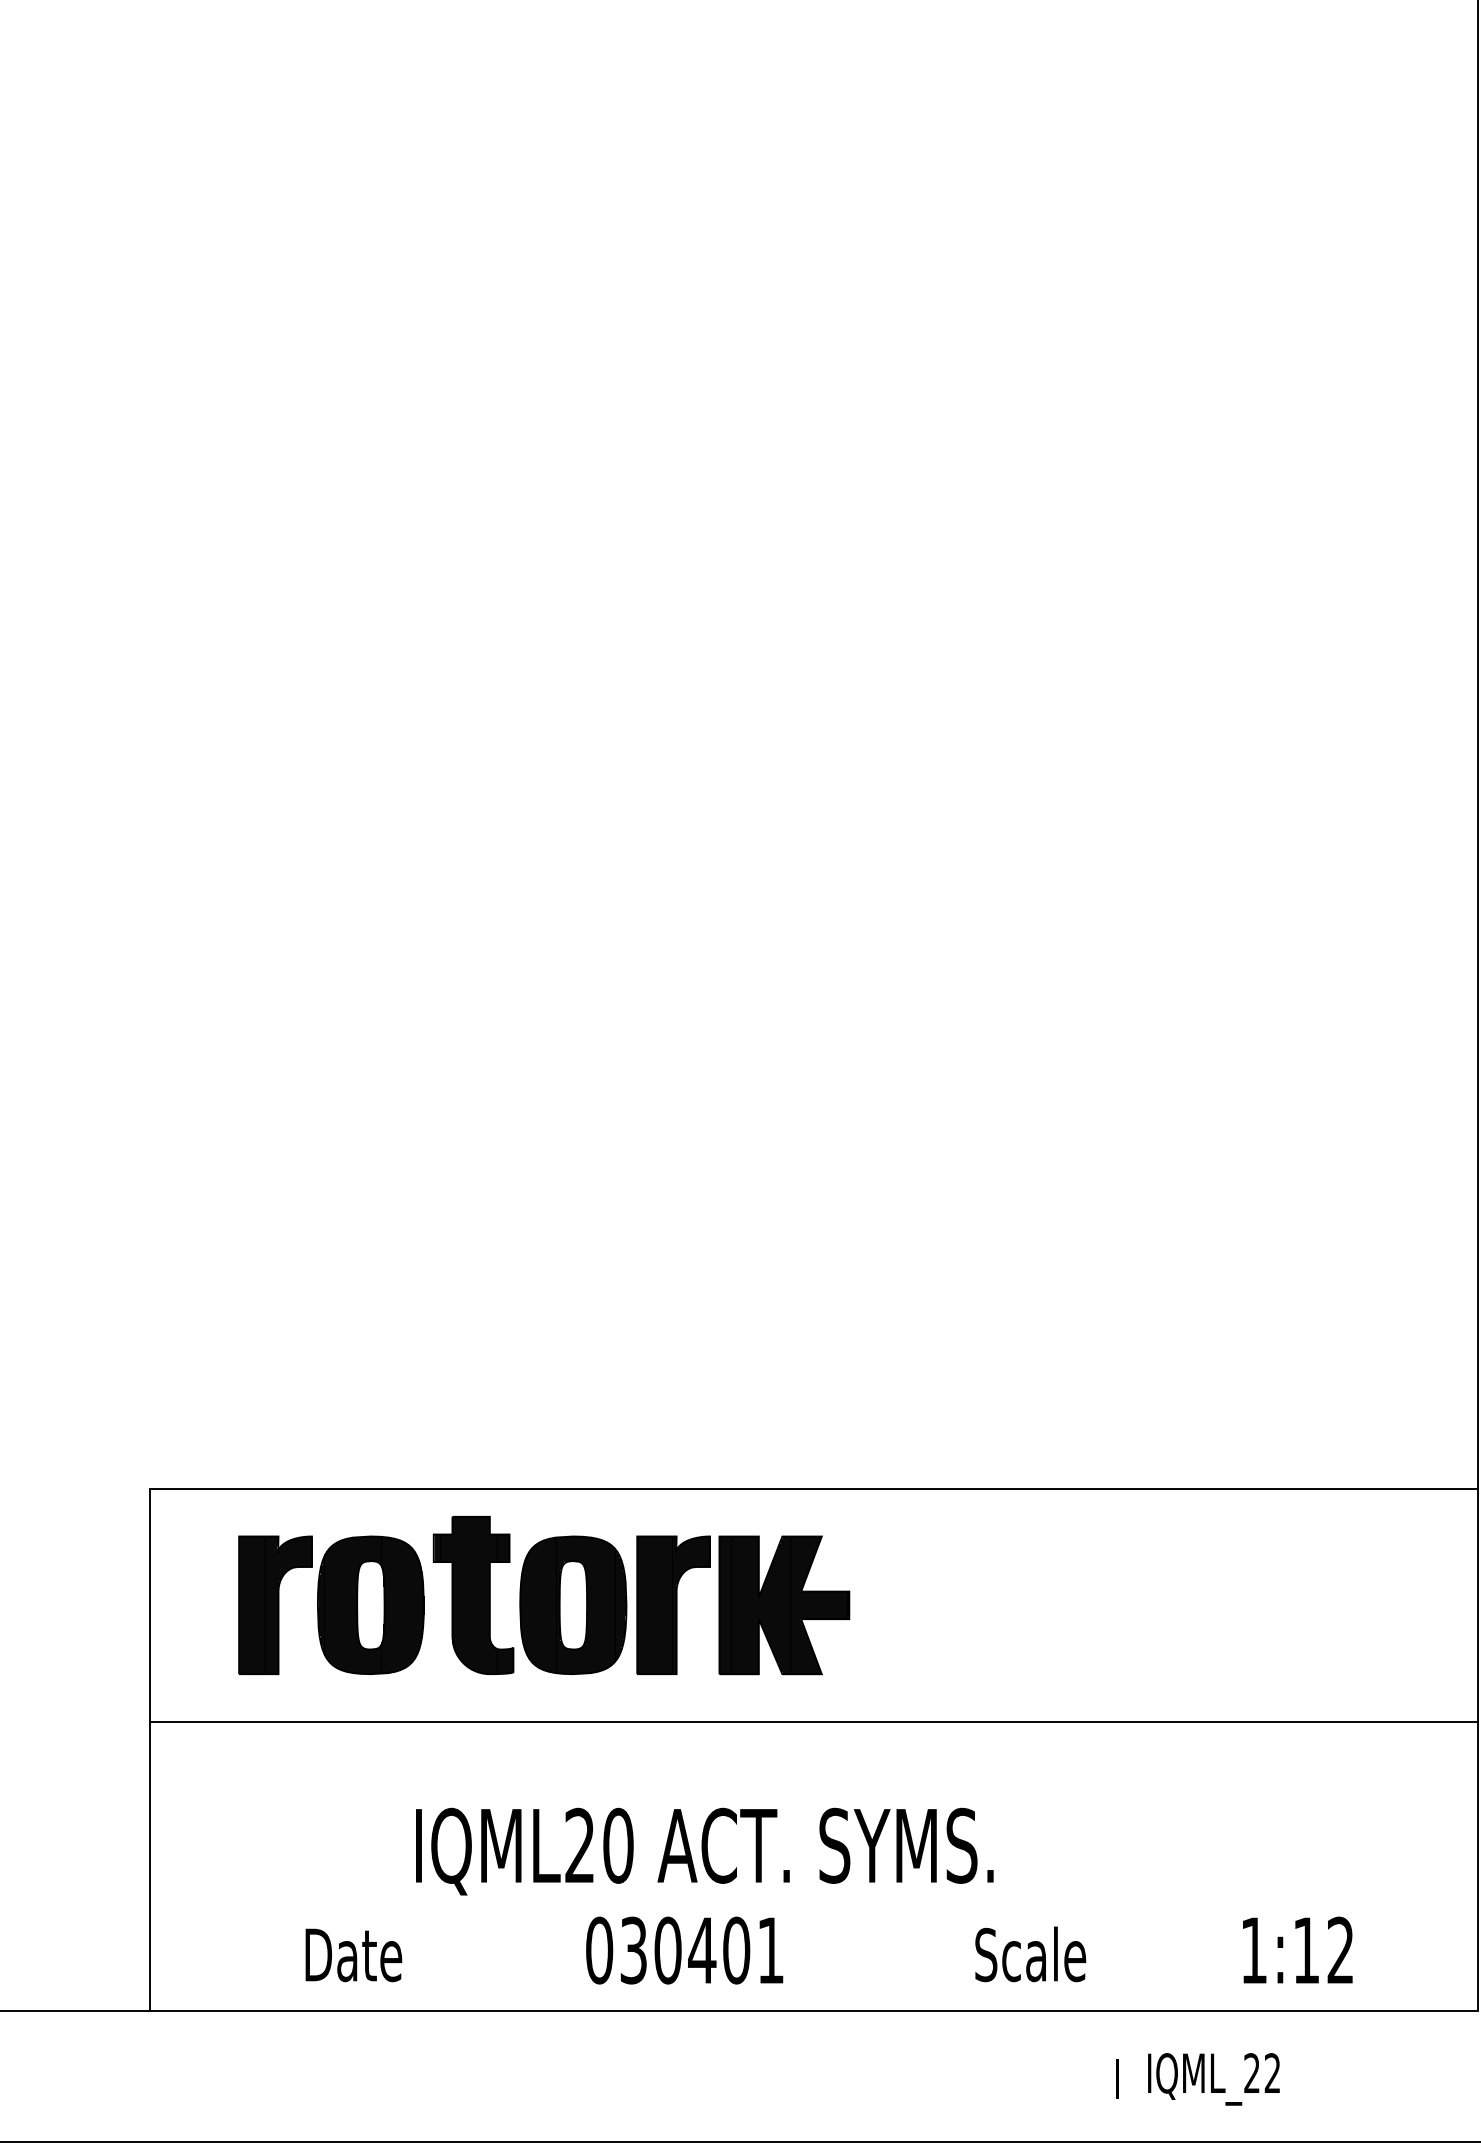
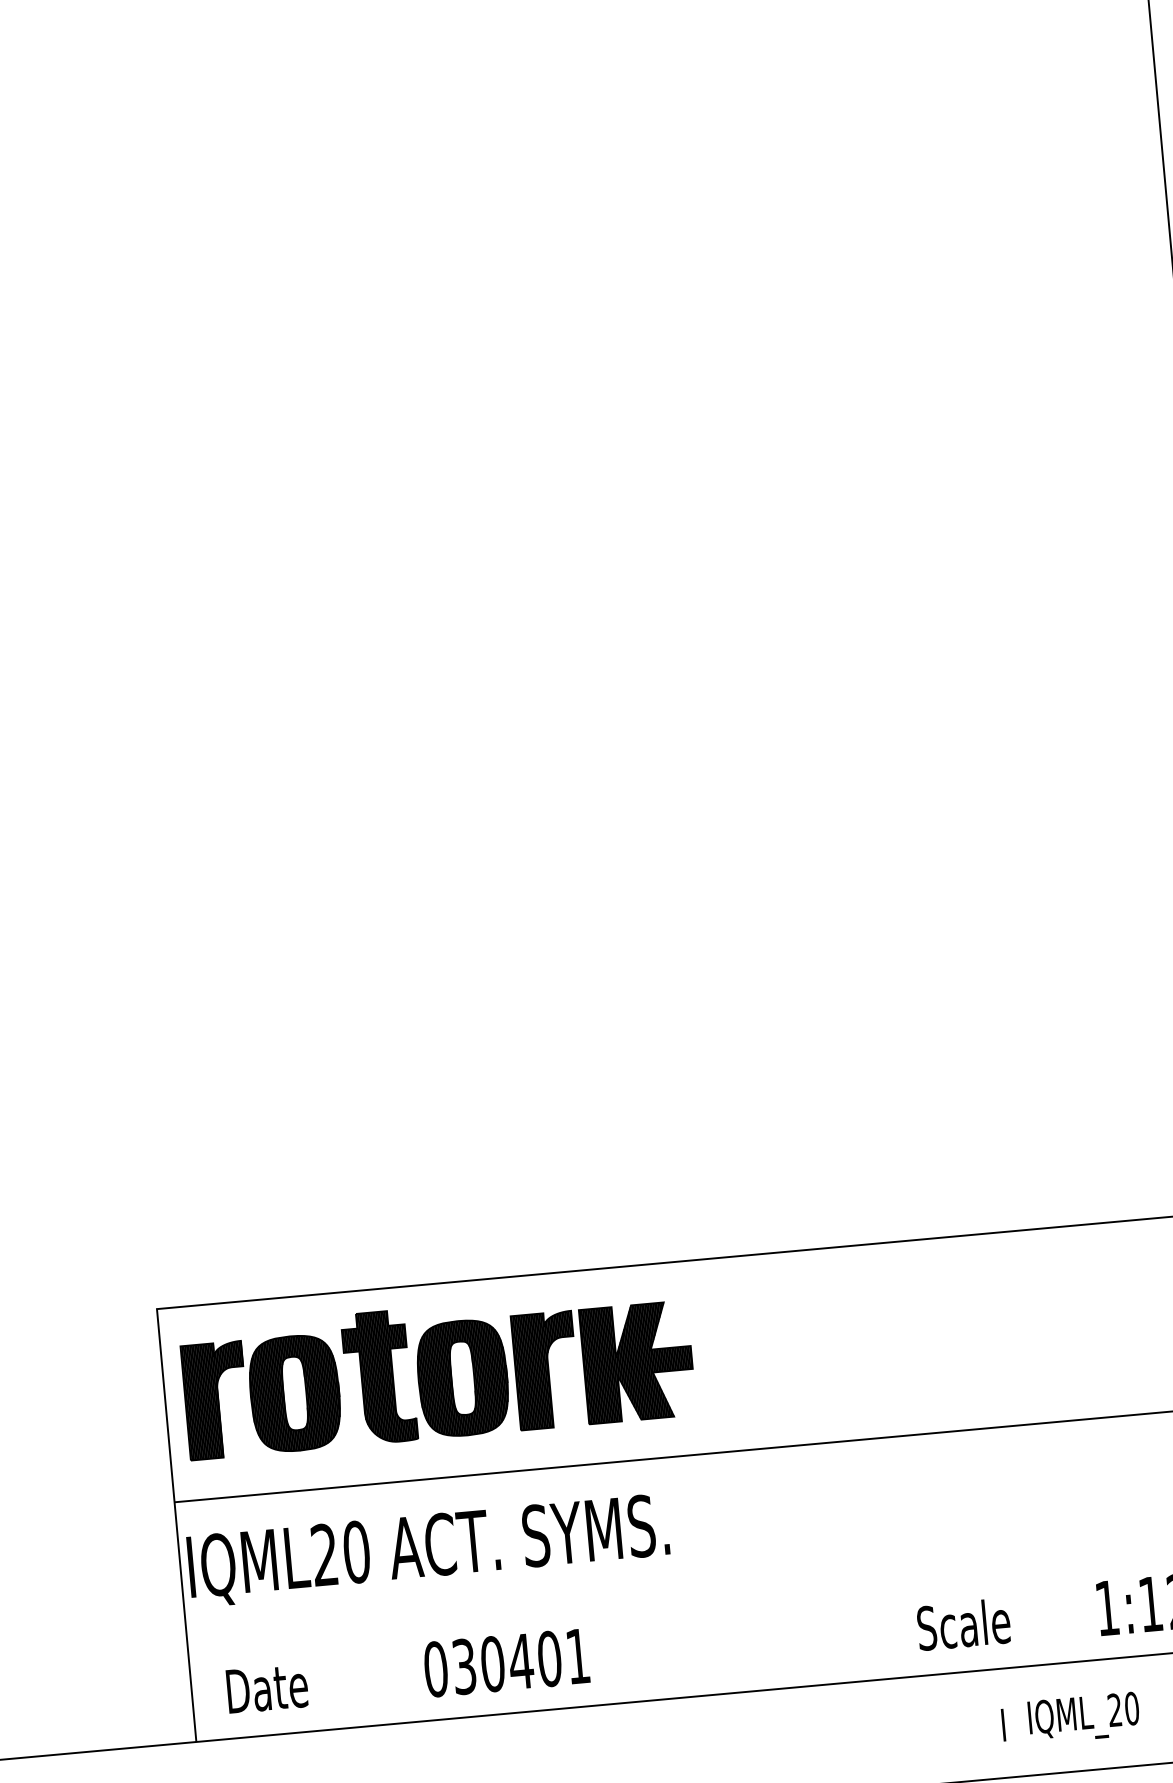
part: (544, 1595) -> (438, 1372), moved
text: (704, 1851) -> (428, 1550), moved
text: (684, 1950) -> (506, 1662), moved
text: (1030, 1954) -> (963, 1624), moved
text: (353, 1955) -> (267, 1688), moved
text: (1272, 2073) -> (1131, 1708), IQML_22 -> IQML_20

